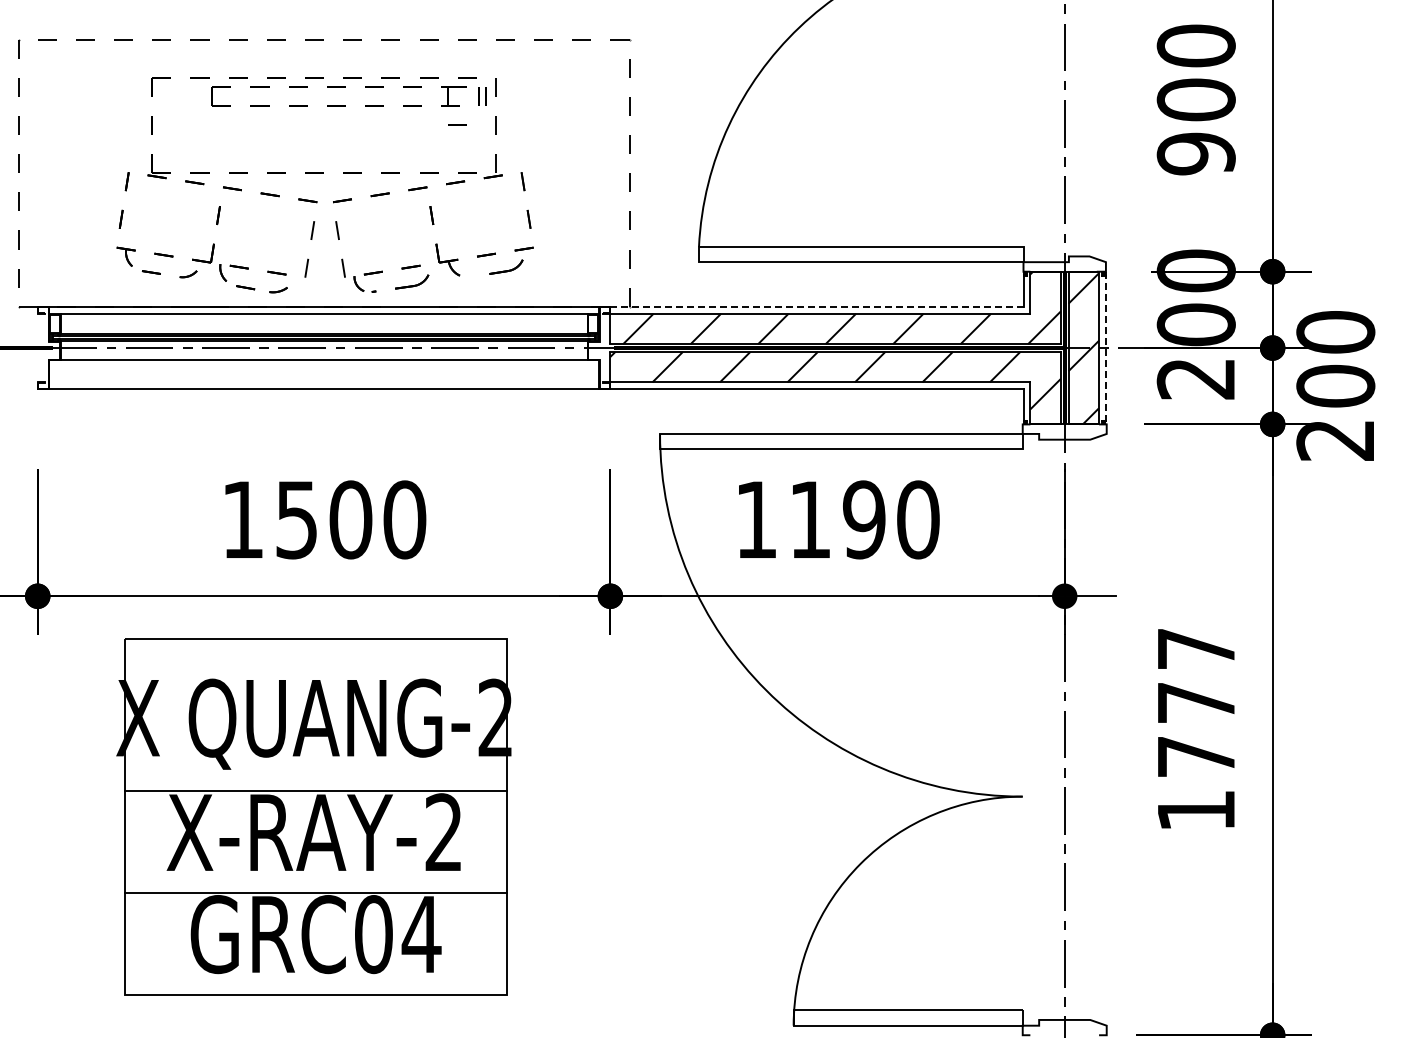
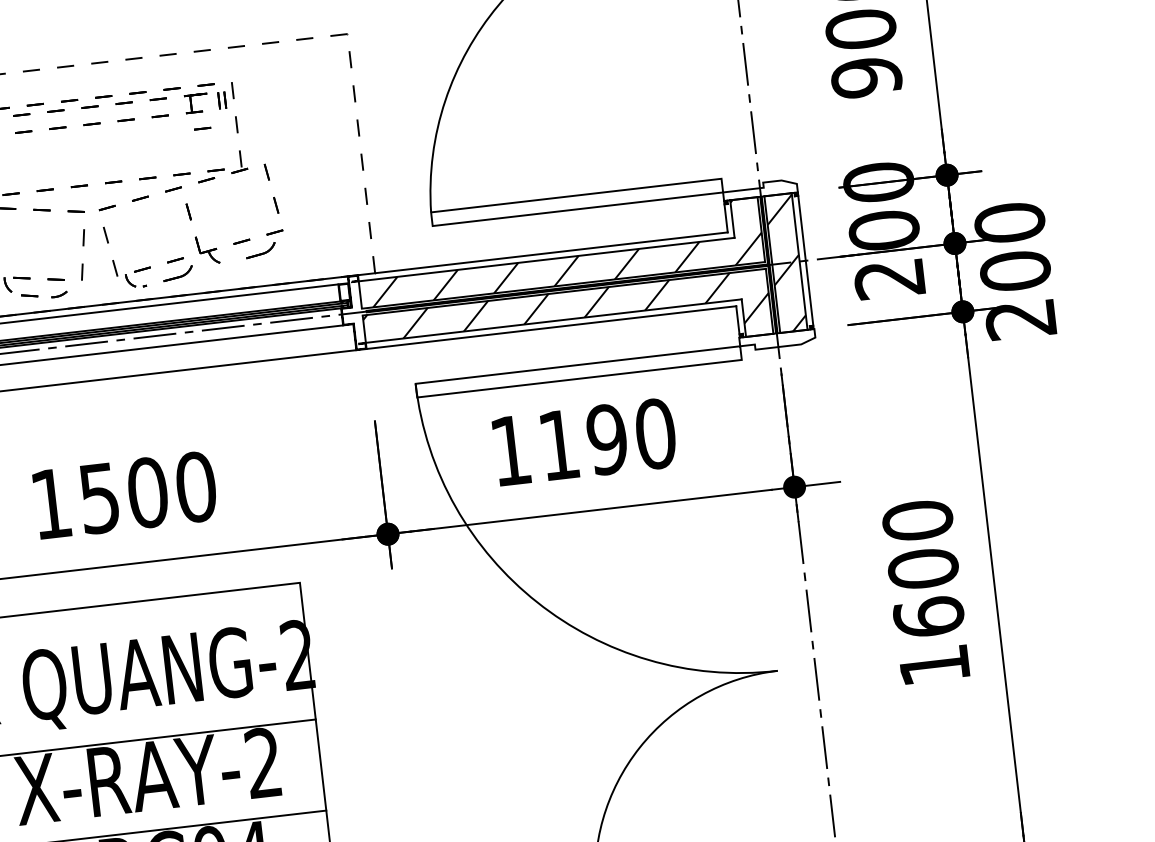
line: (816, 306) -> (542, 253), dashed -> solid
line: (1105, 348) -> (805, 261), dashed -> solid
text: (1195, 702) -> (922, 568), 1777 -> 1600

